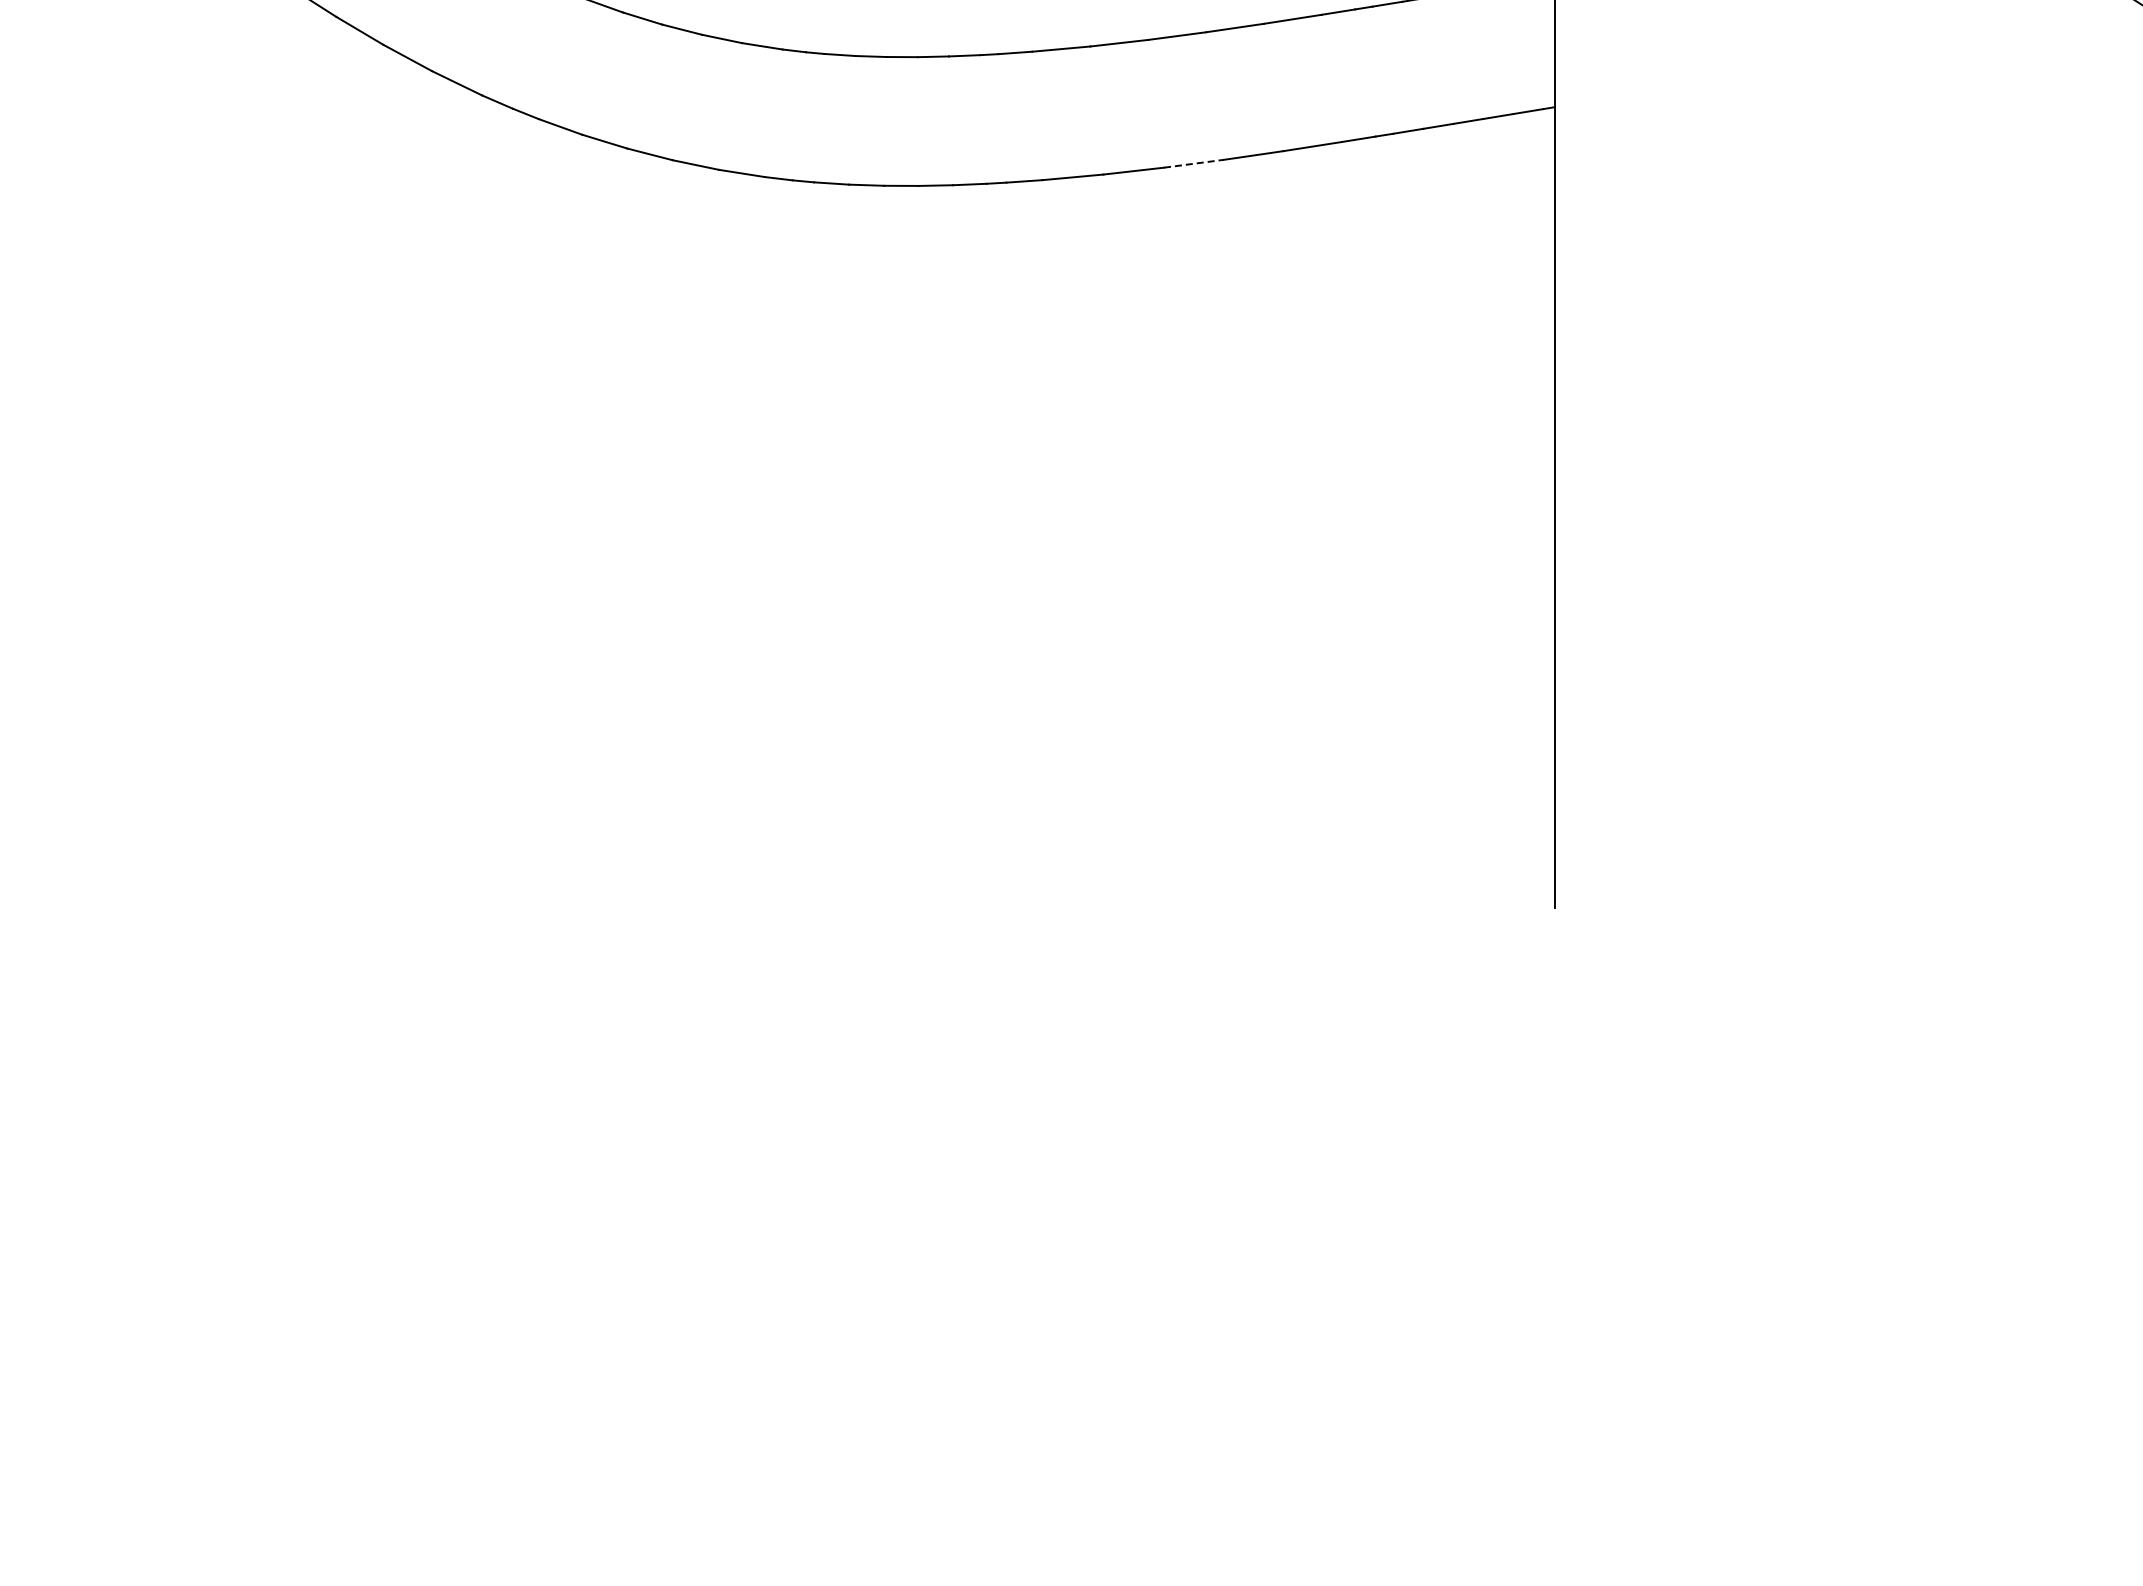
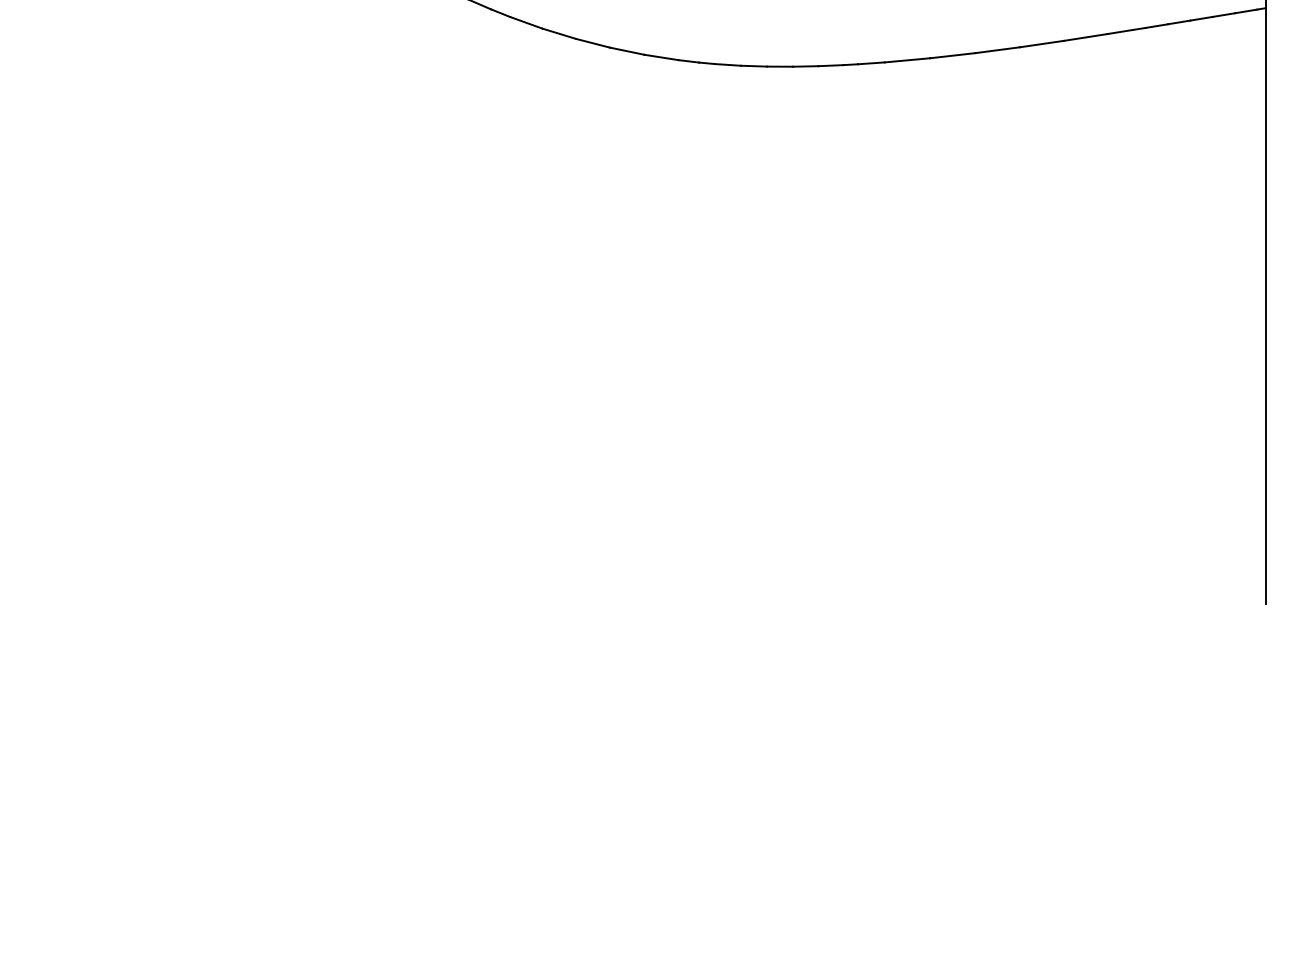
line: (1194, 163) -> (997, 50), dashed -> solid

